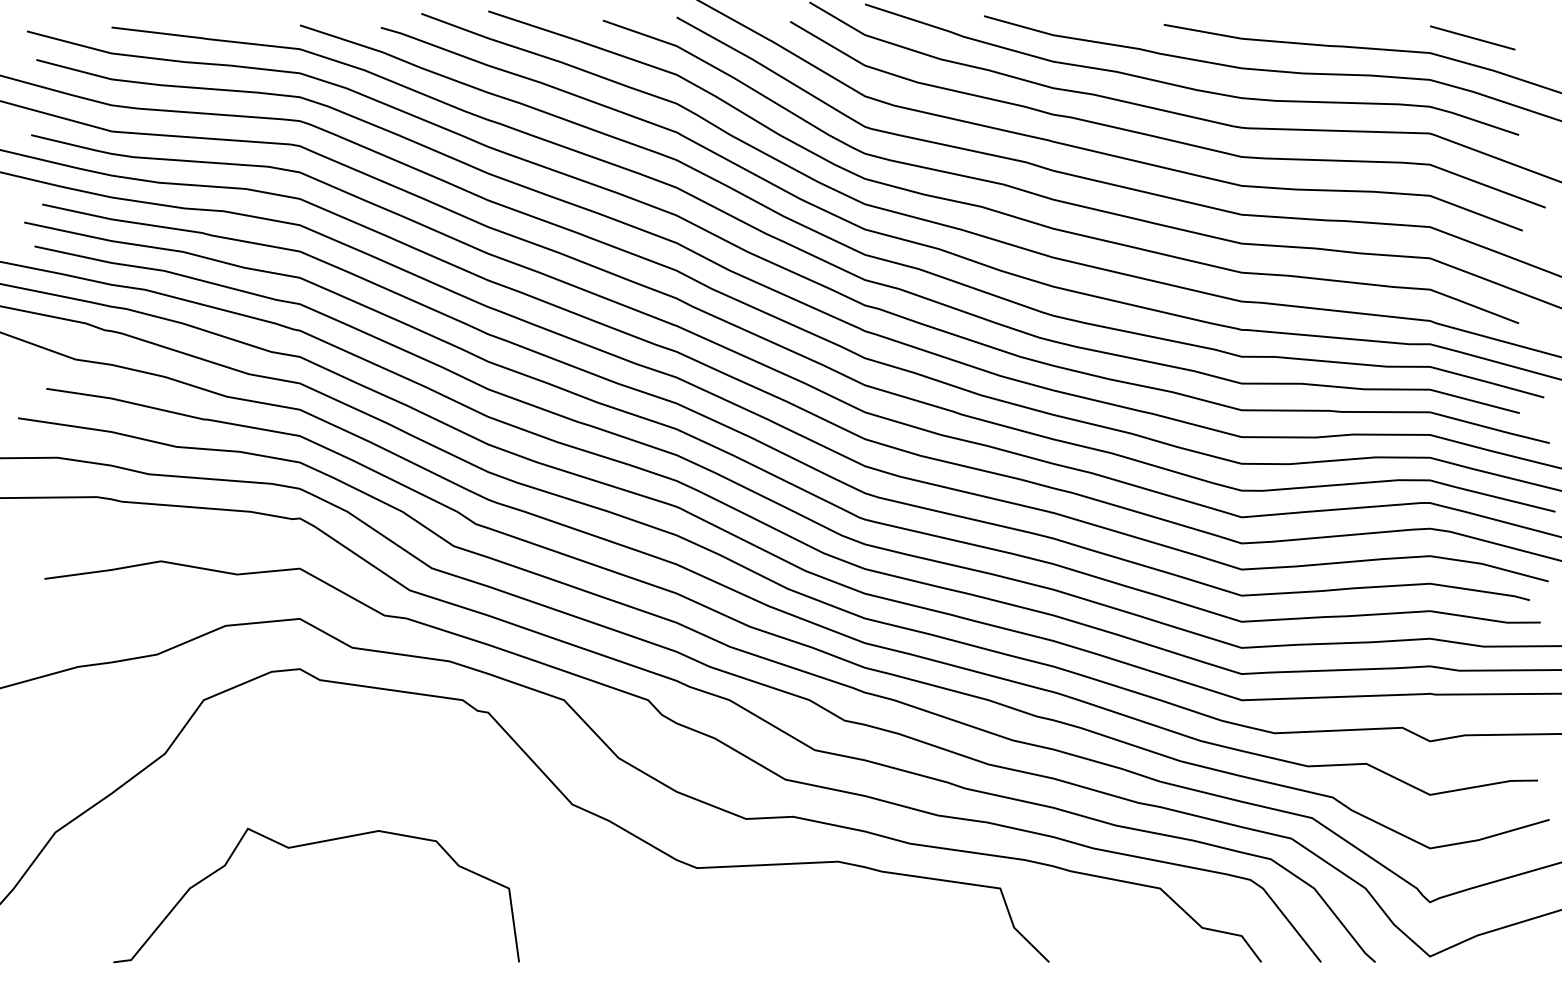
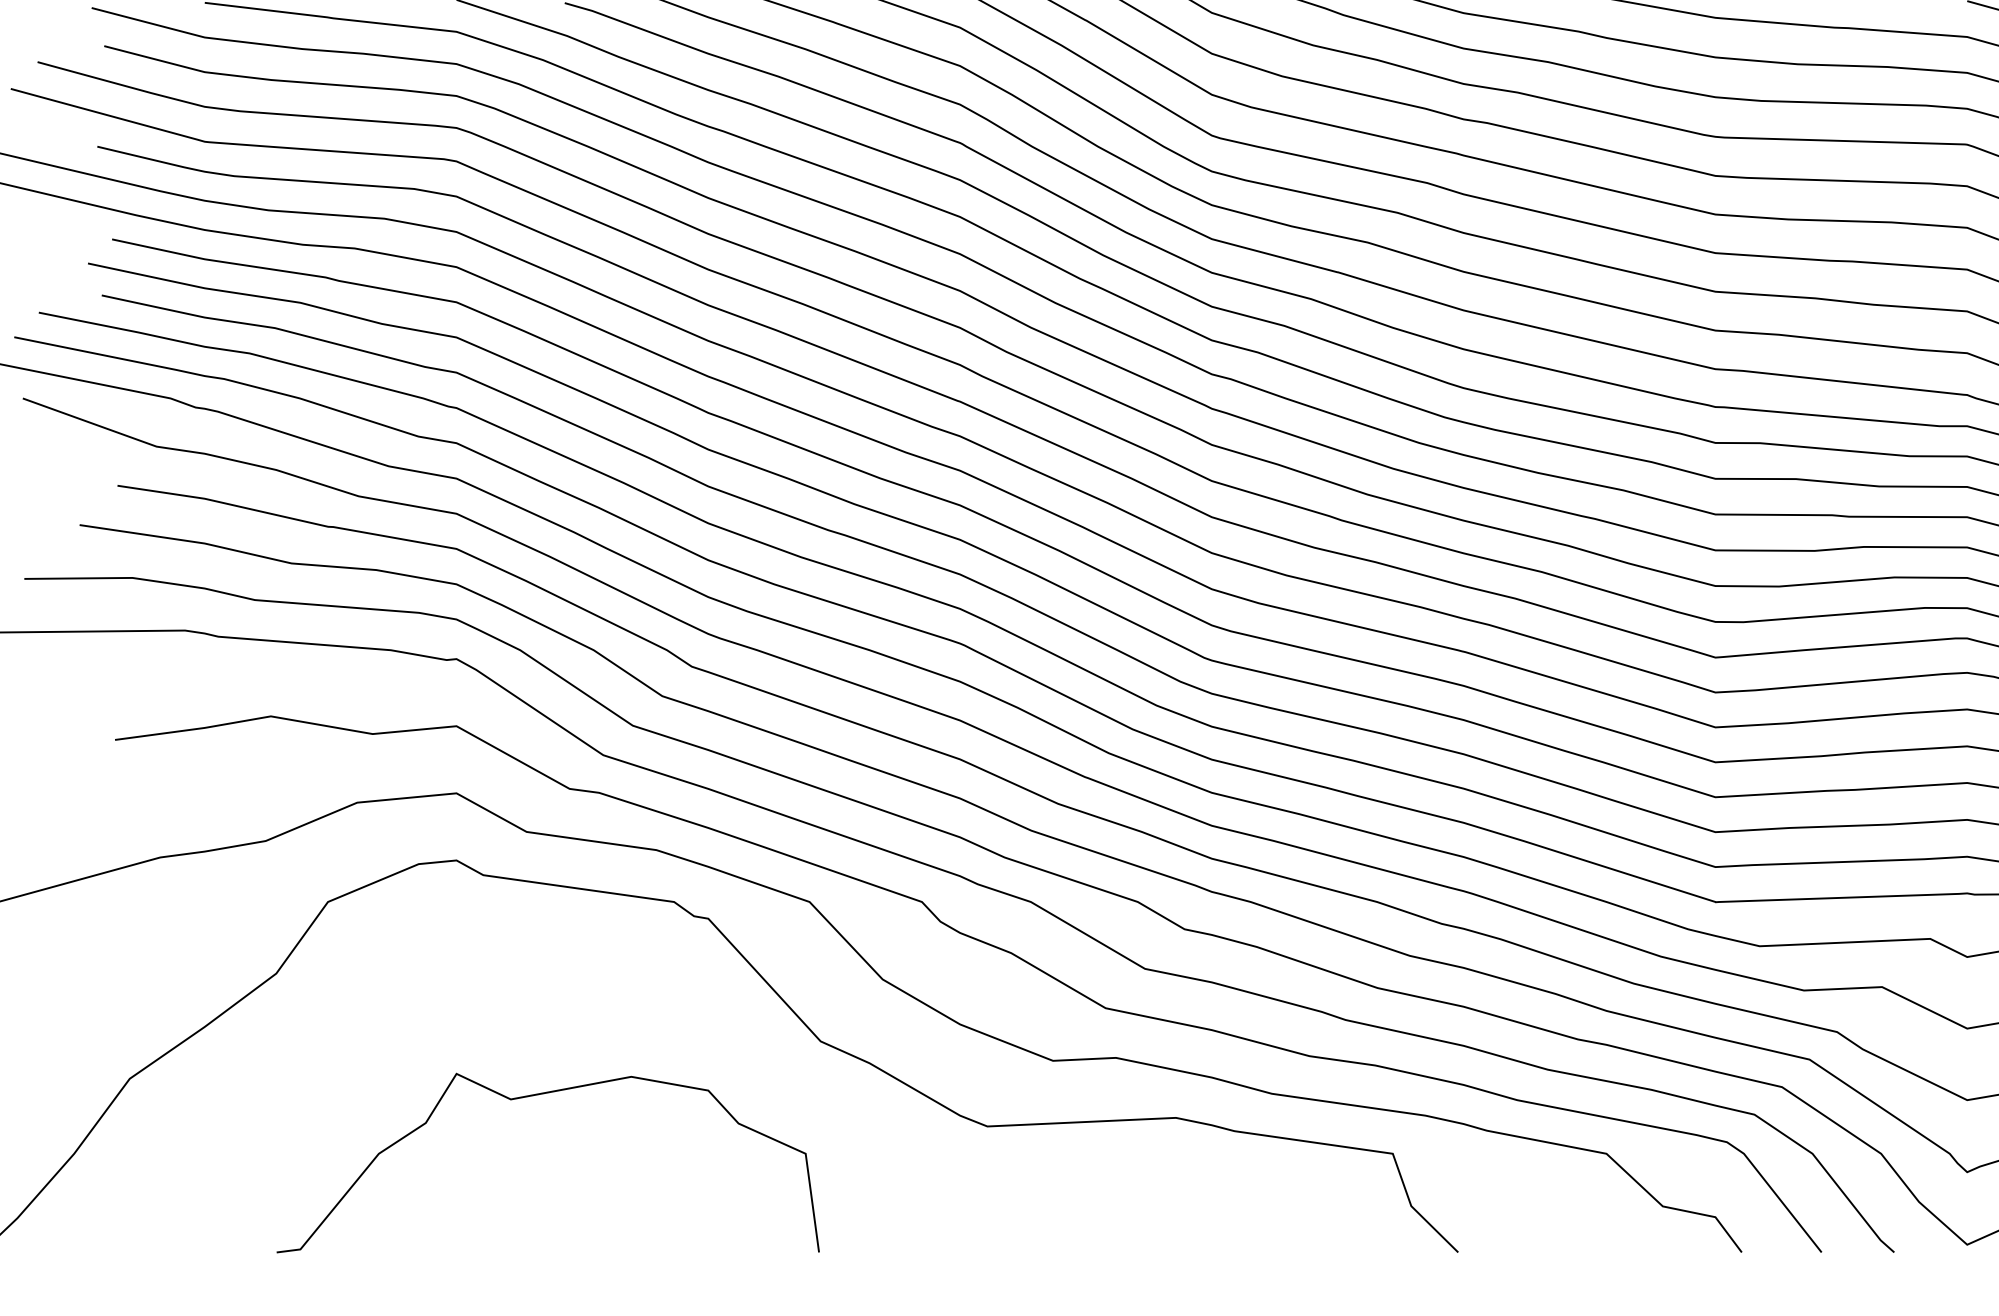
curve: (308, 845) -> (537, 1096), moved

